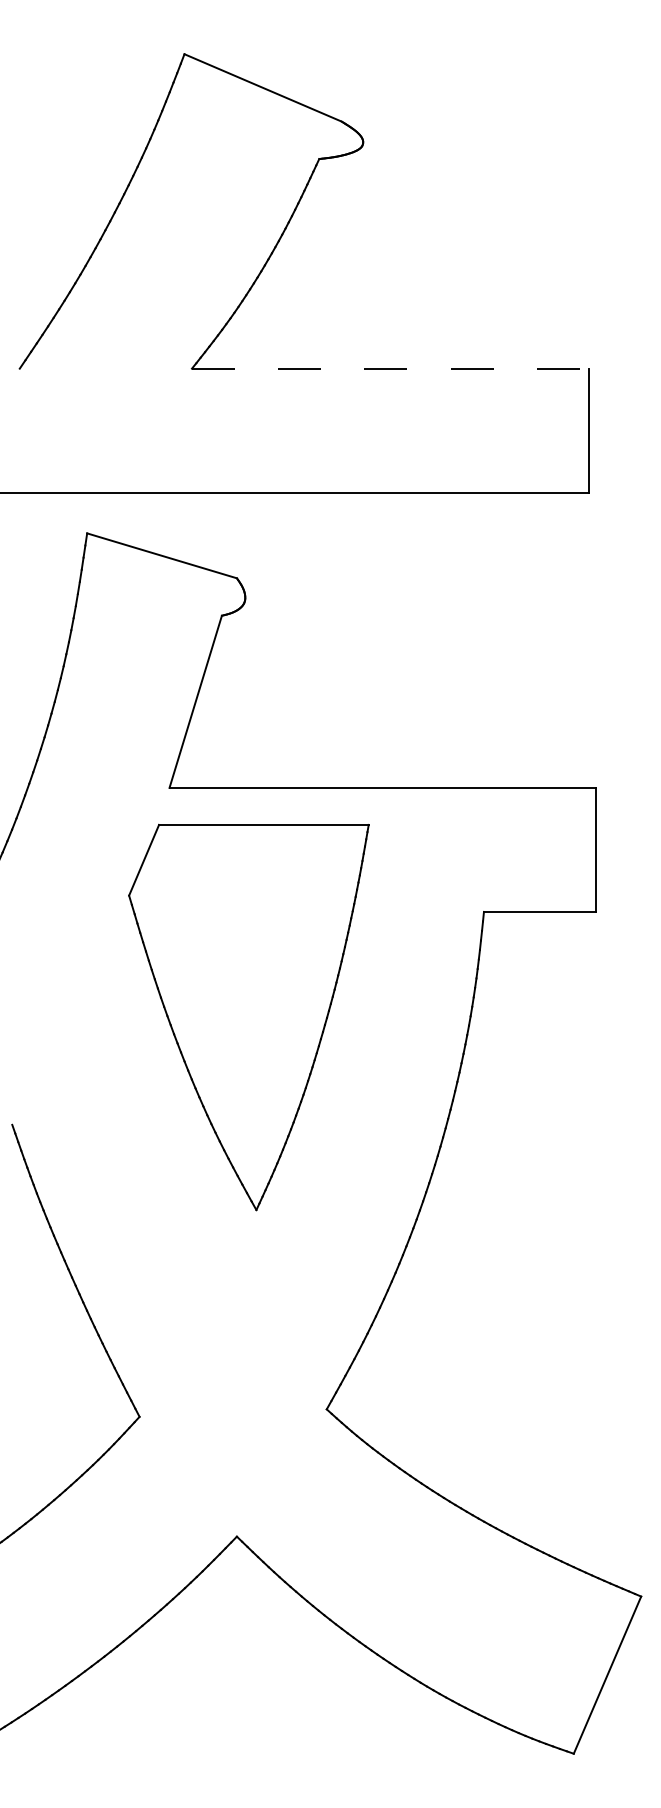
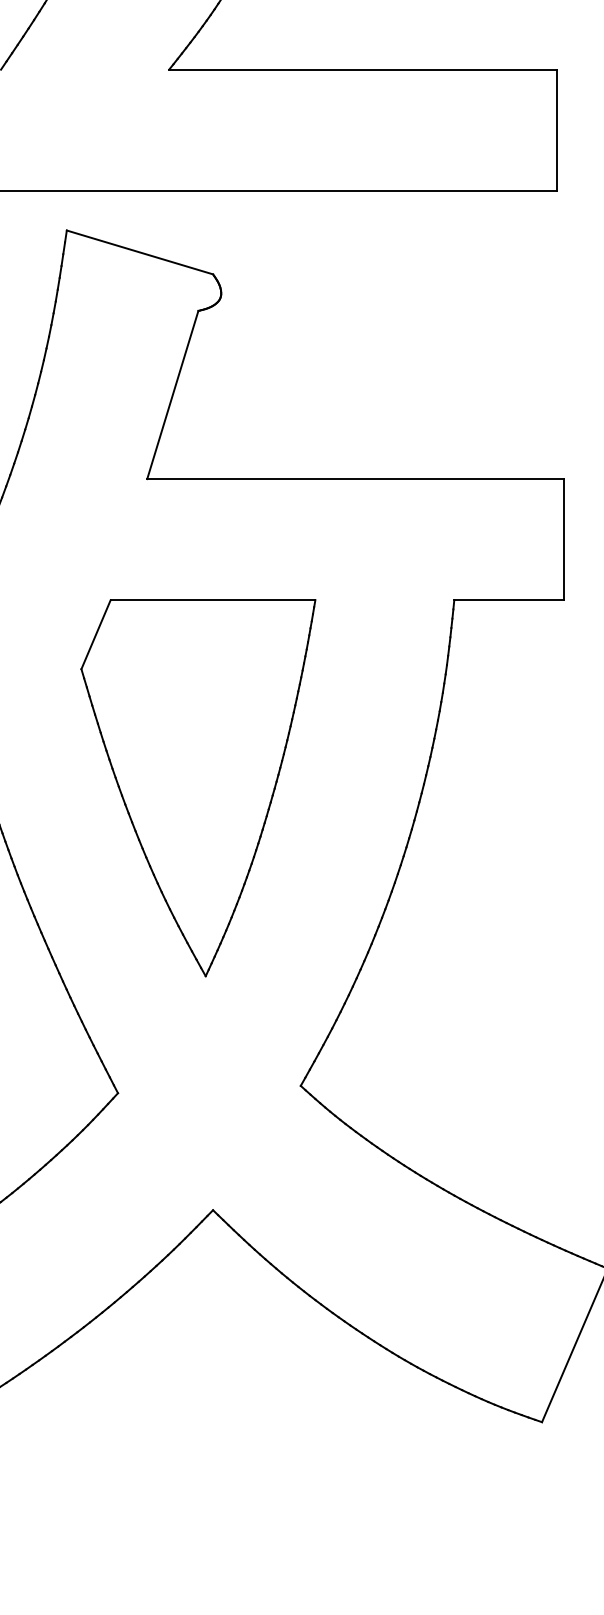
line: (390, 368) -> (363, 69), dashed -> solid
part: (248, 1017) -> (198, 788), moved

